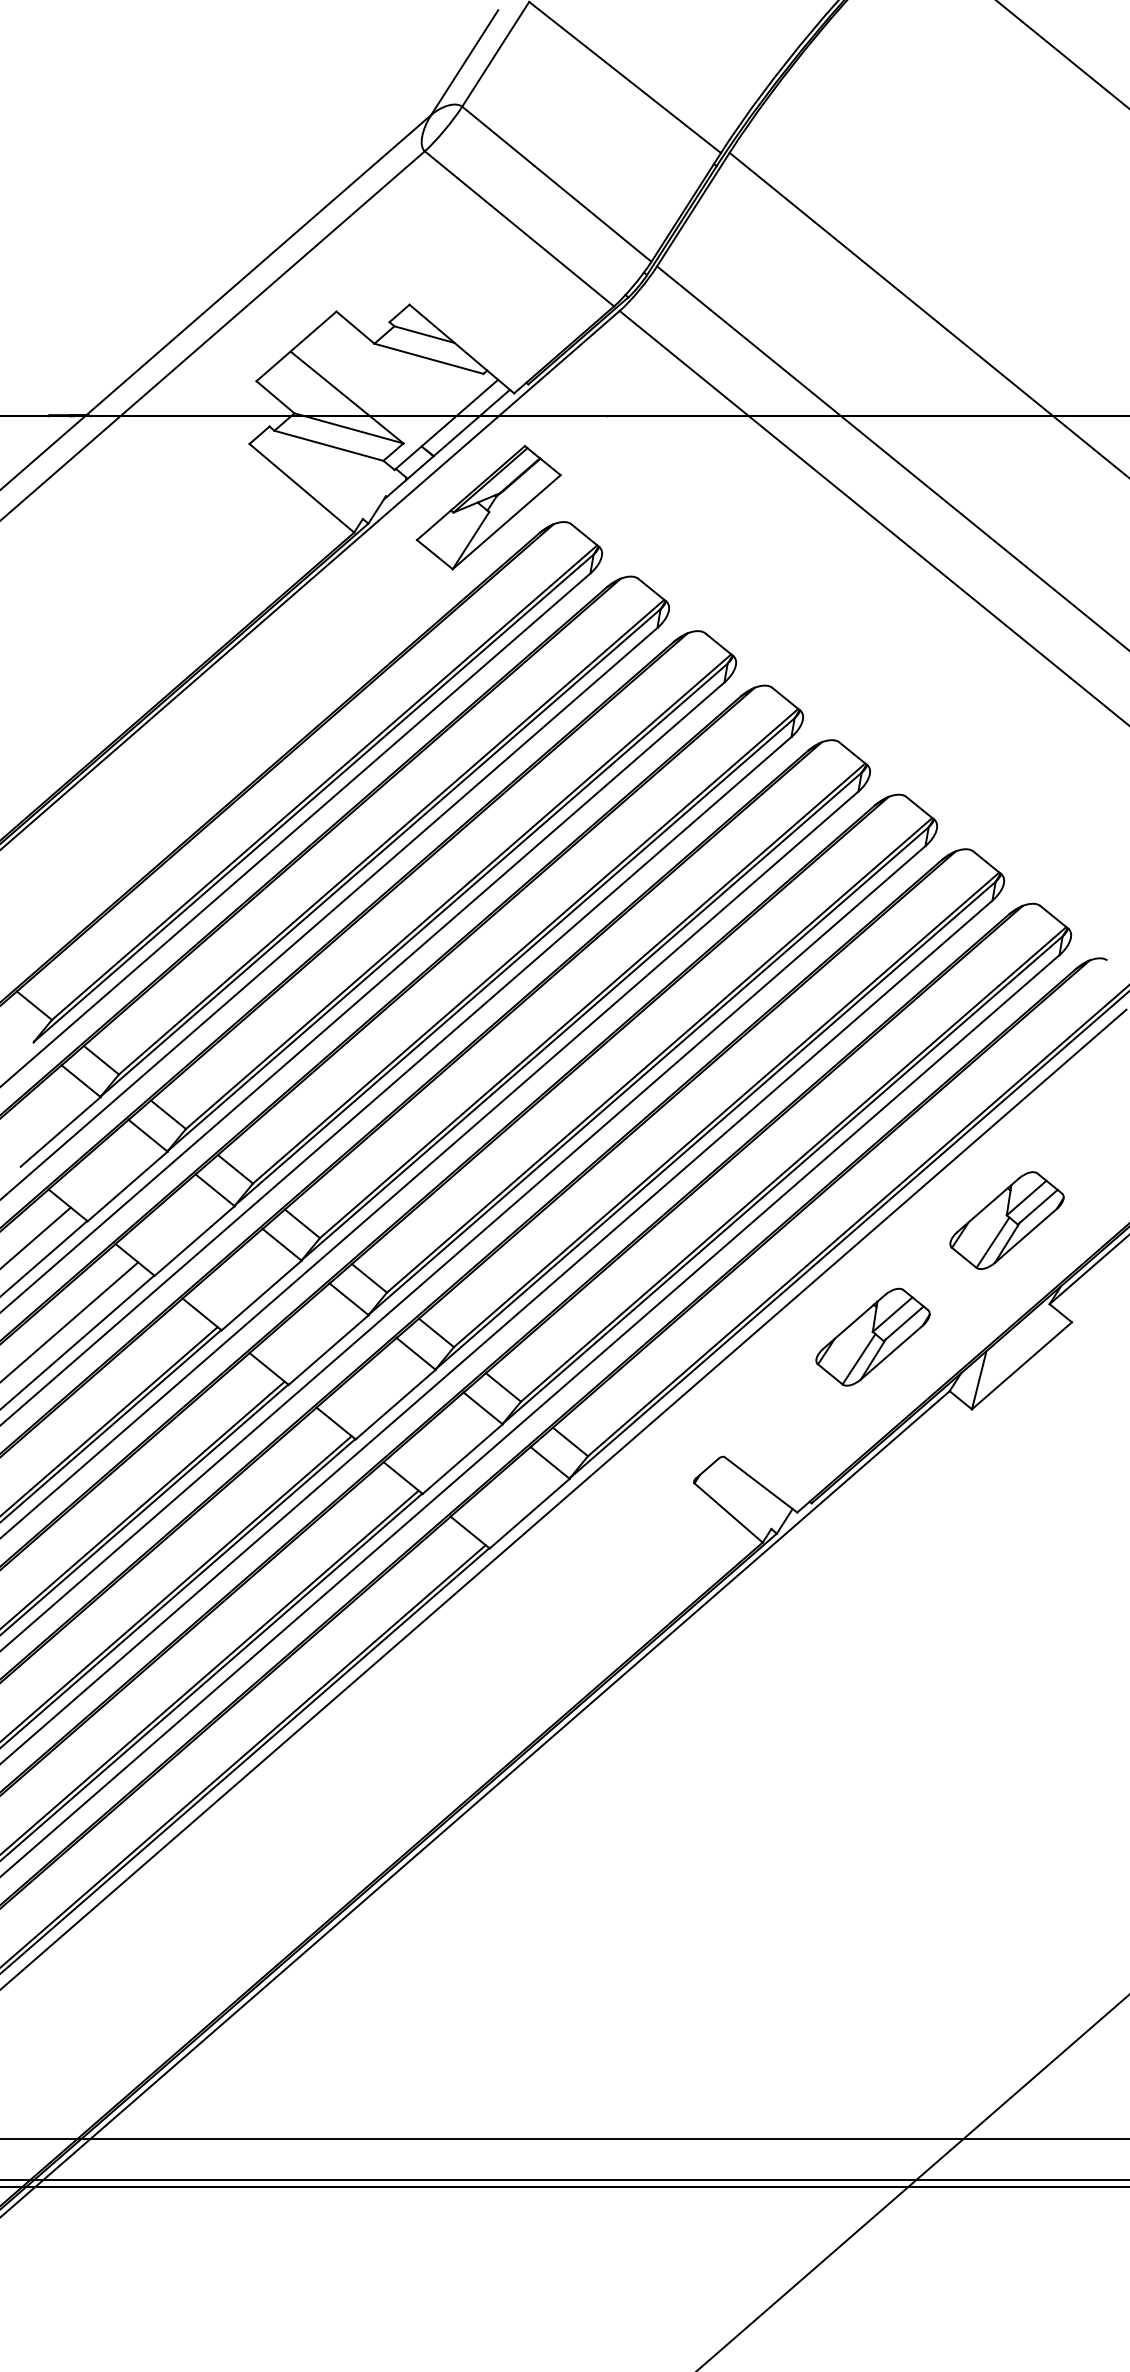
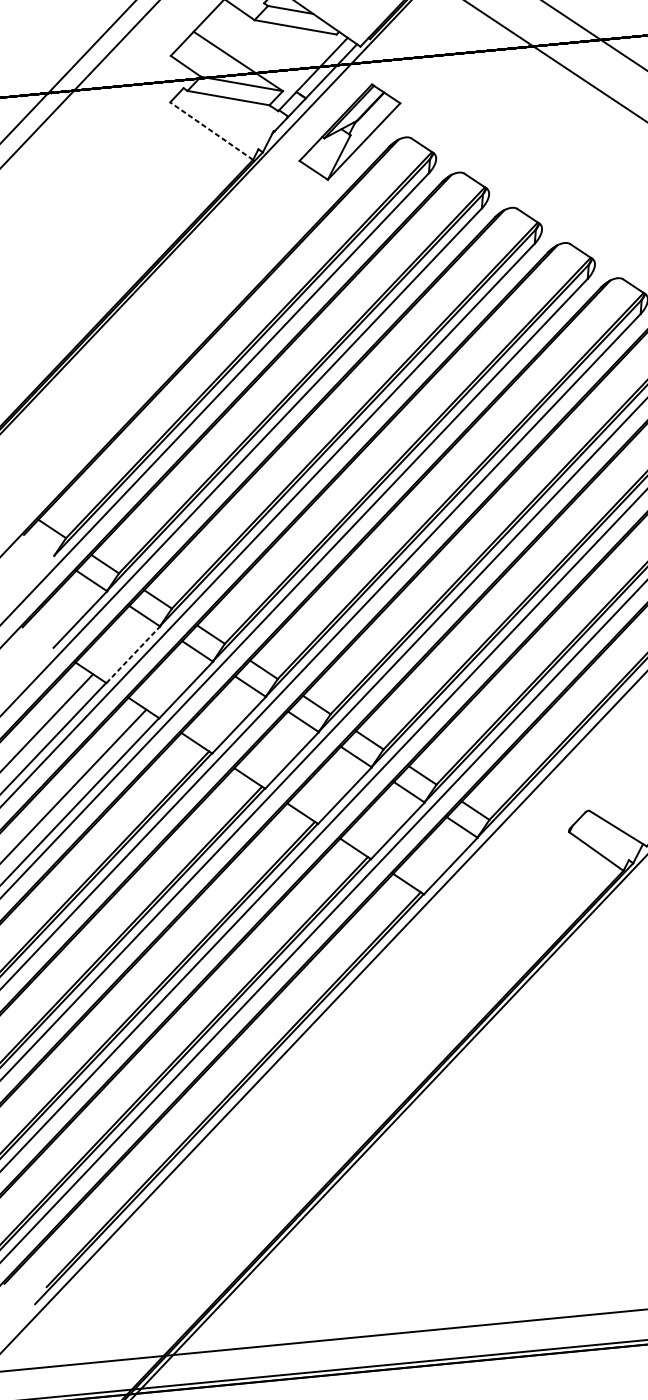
line: (301, 488) -> (211, 131), solid -> dashed
line: (128, 1186) -> (133, 654), solid -> dashed

